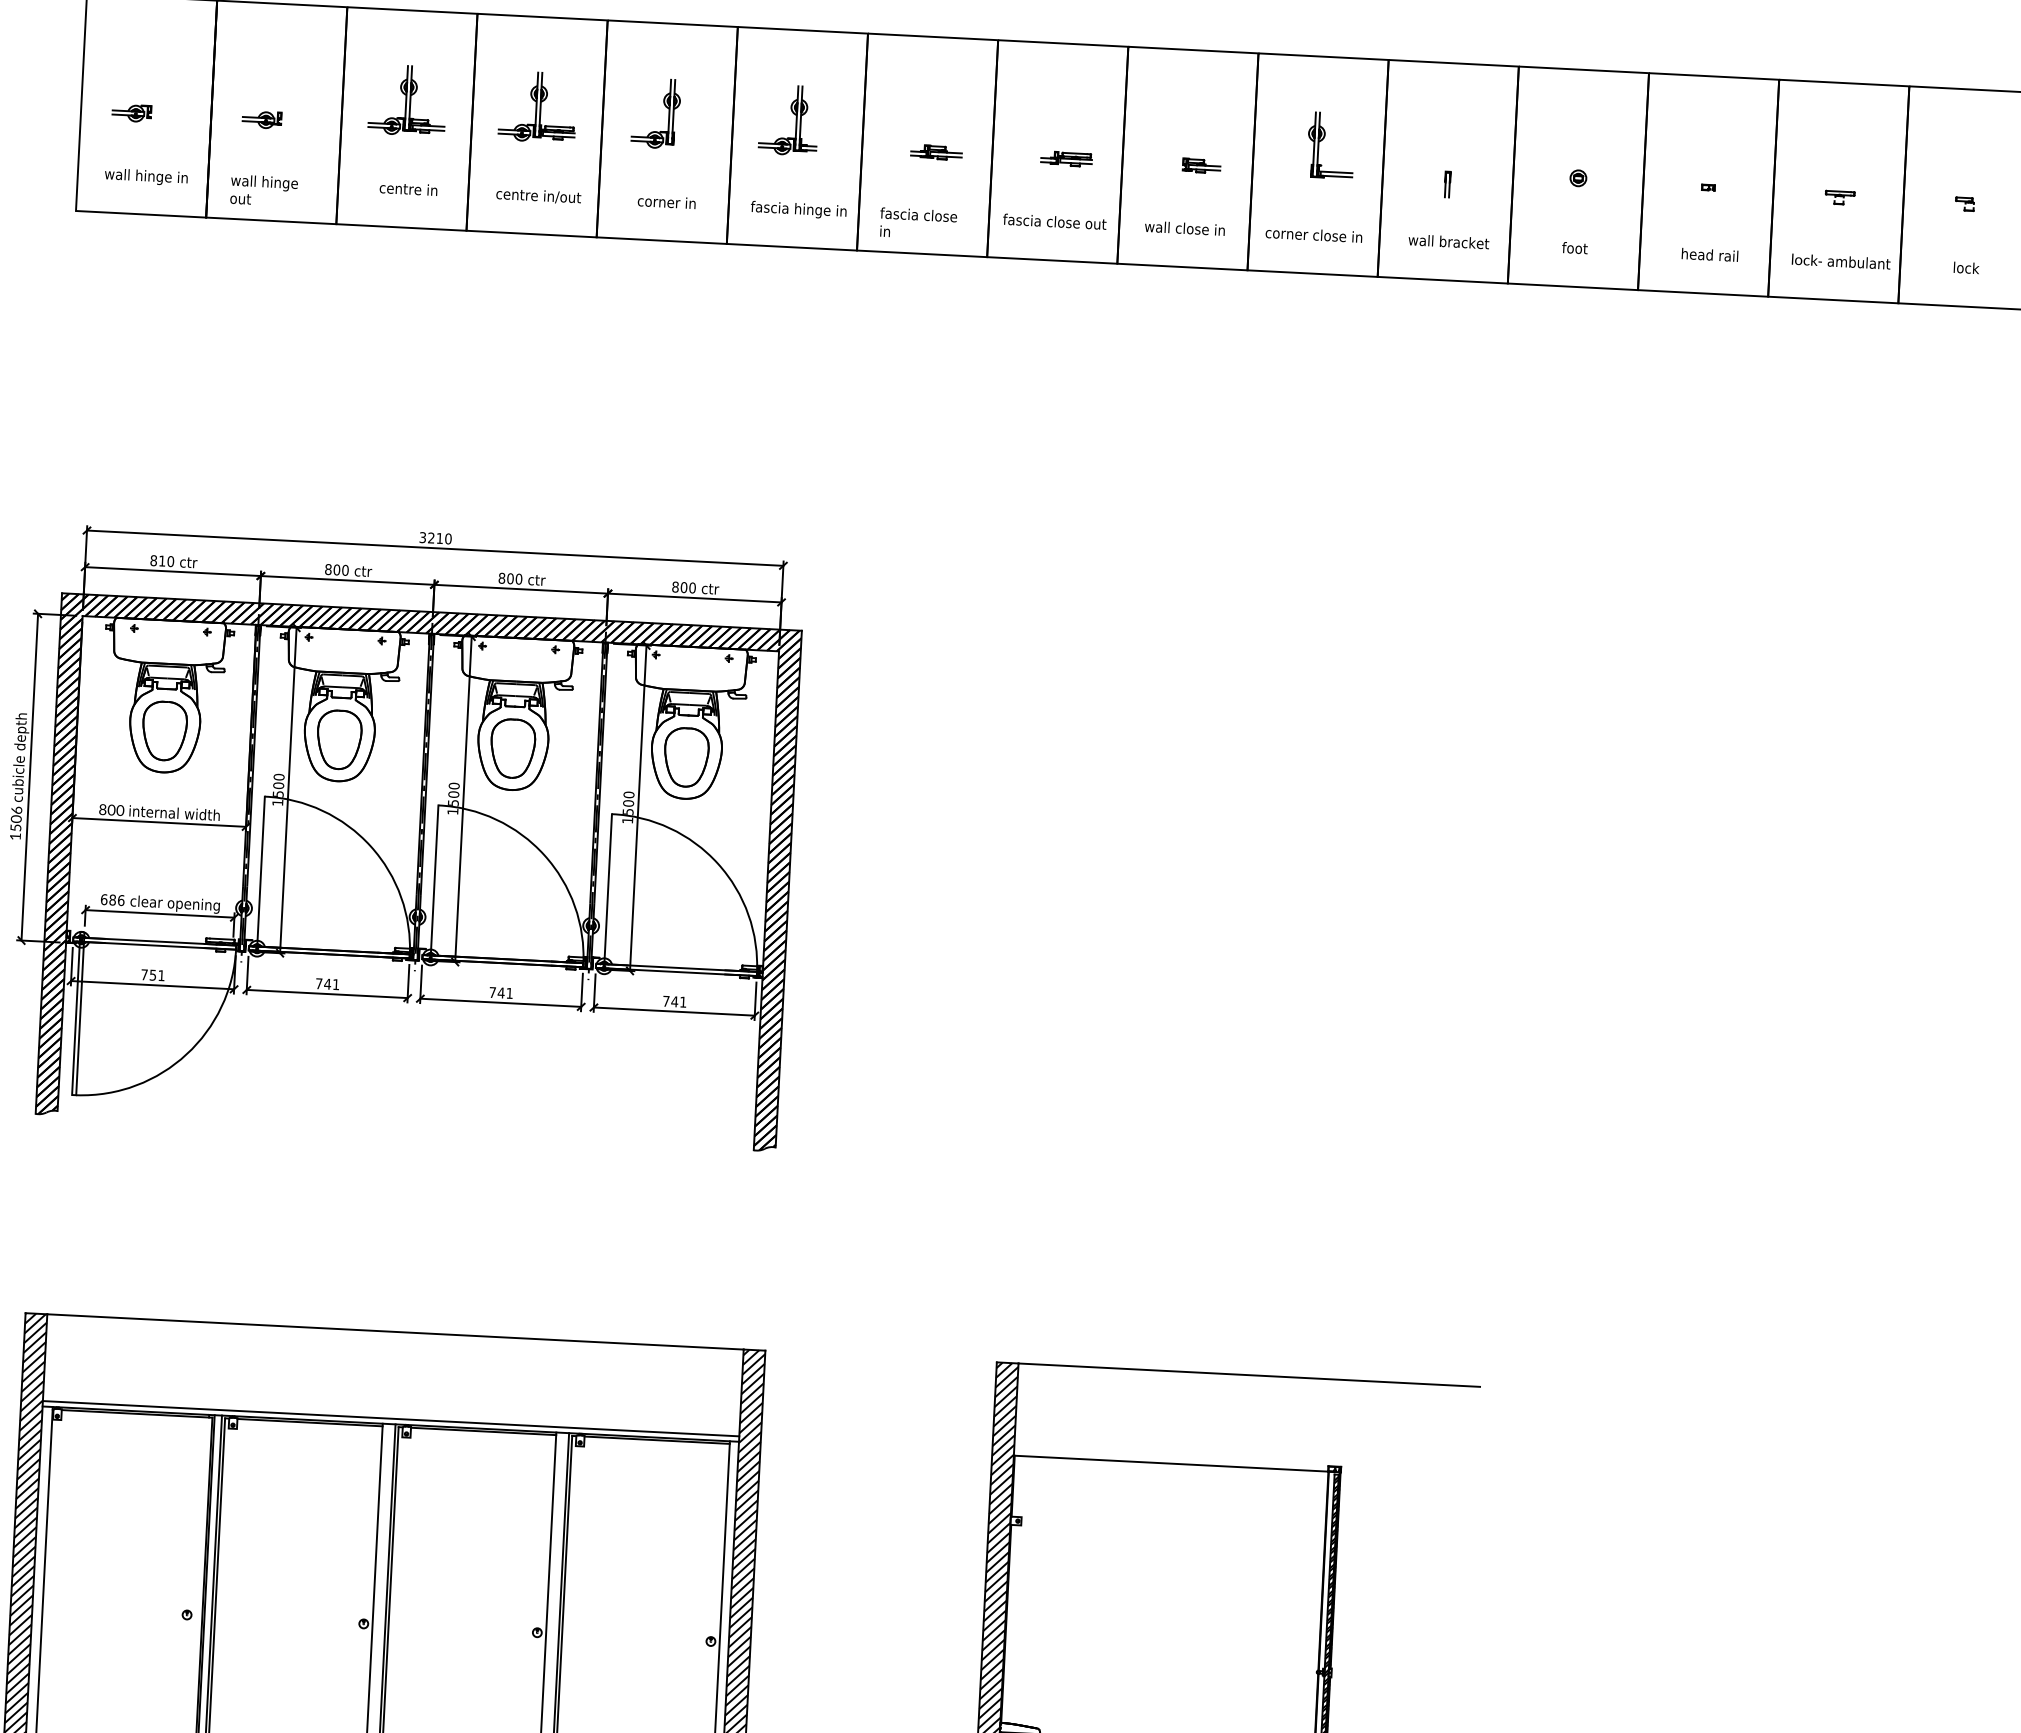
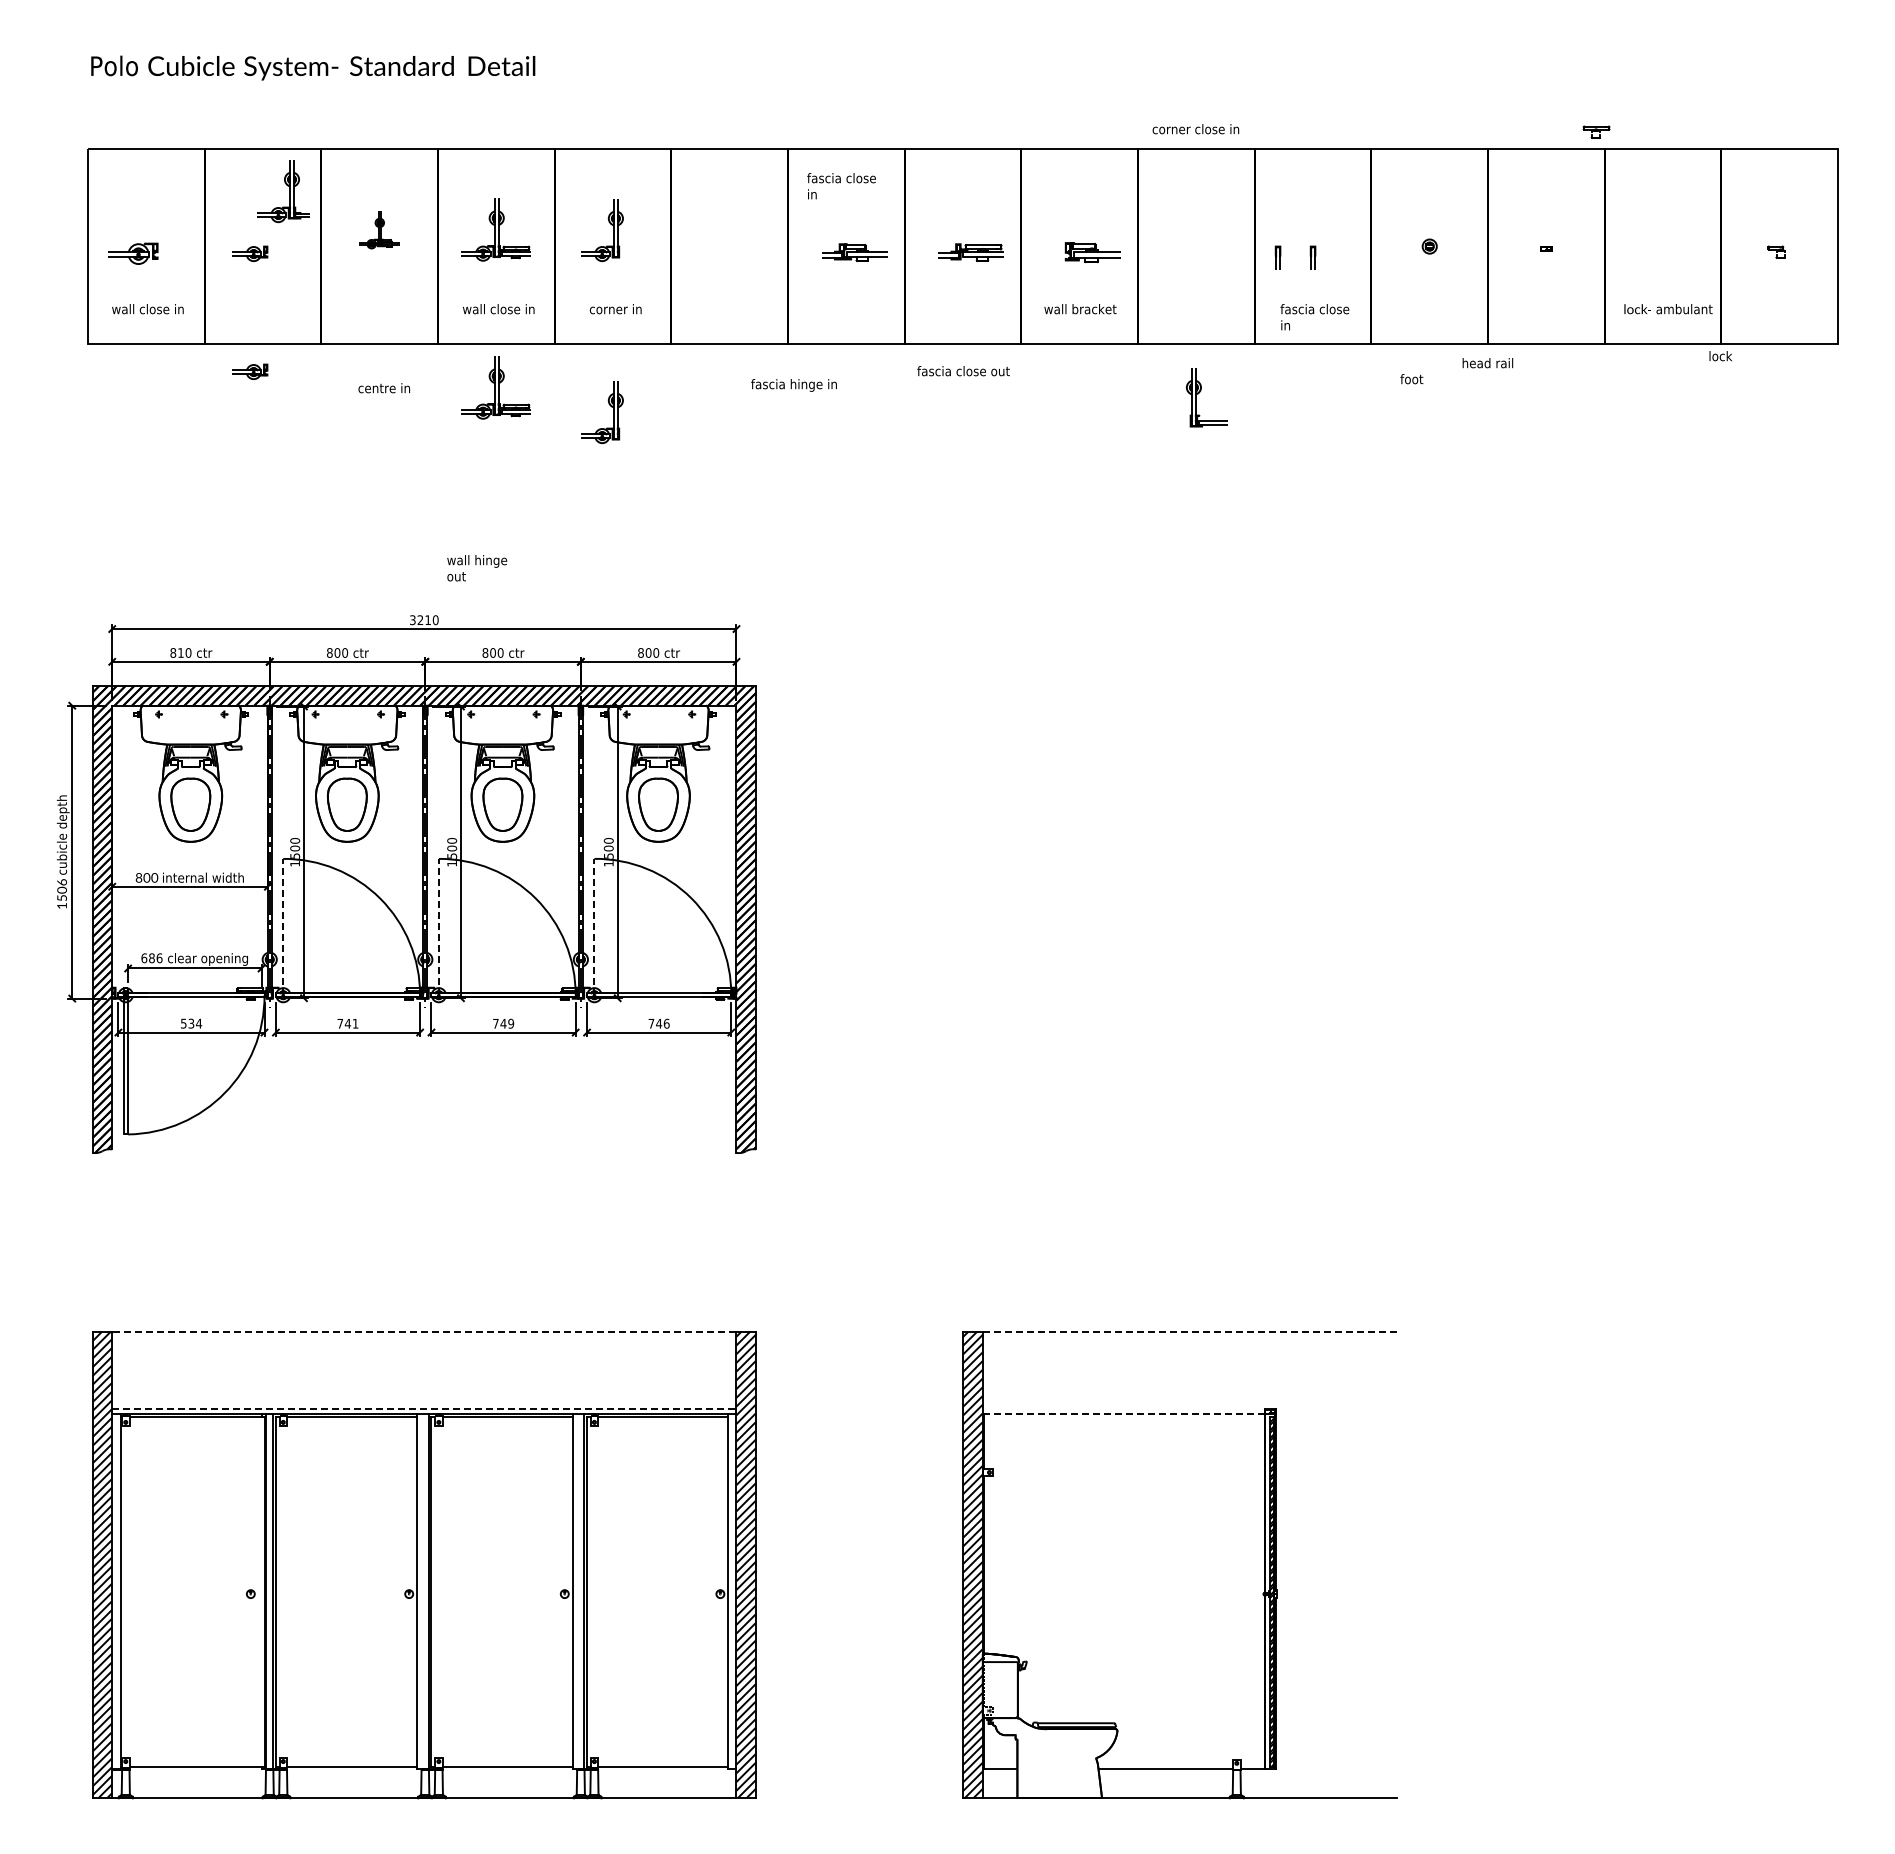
part: (407, 99) -> (379, 229), size x0.6
part: (131, 112) -> (133, 253), size x1.4
part: (789, 120) -> (283, 191), moved
part: (1323, 139) -> (1200, 392), moved
part: (936, 152) -> (854, 252), size x1.4
part: (1066, 159) -> (971, 252), size x1.4
part: (1200, 165) -> (1091, 252), size x1.6
text: (161, 178) -> (162, 310), wall hinge in -> wall close in
part: (1407, 181) -> (1277, 257), added
text: (408, 189) -> (384, 388), moved
text: (264, 191) -> (477, 568), moved
text: (538, 196) -> (500, 309), centre in/out -> wall close in
part: (1840, 197) -> (1596, 131), moved
text: (798, 210) -> (793, 385), moved
text: (1054, 222) -> (963, 371), moved
text: (918, 224) -> (841, 186), moved
text: (1200, 229) -> (1094, 309), wall close in -> wall bracket
text: (1313, 235) -> (1195, 129), moved
text: (1574, 248) -> (1411, 379), moved
part: (255, 251) -> (250, 371), added
text: (1448, 251) -> (1316, 317), wall bracket -> fascia close in
text: (1709, 255) -> (1487, 363), moved
text: (1966, 268) -> (1720, 356), moved
part: (528, 282) -> (495, 387), added
part: (654, 309) -> (609, 405), added
line: (261, 872) -> (283, 926), solid -> dashed
line: (434, 880) -> (438, 926), solid -> dashed
line: (608, 889) -> (594, 926), solid -> dashed
text: (153, 975) -> (191, 1023), 751 -> 534
text: (510, 993) -> (511, 1023), 741 -> 749
text: (683, 1001) -> (666, 1023), 741 -> 746
line: (394, 1331) -> (423, 1331), solid -> dashed
line: (1249, 1375) -> (1189, 1331), solid -> dashed
line: (391, 1418) -> (424, 1409), solid -> dashed
line: (1171, 1463) -> (1124, 1414), solid -> dashed

